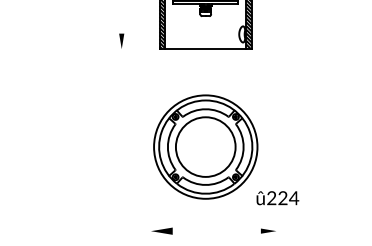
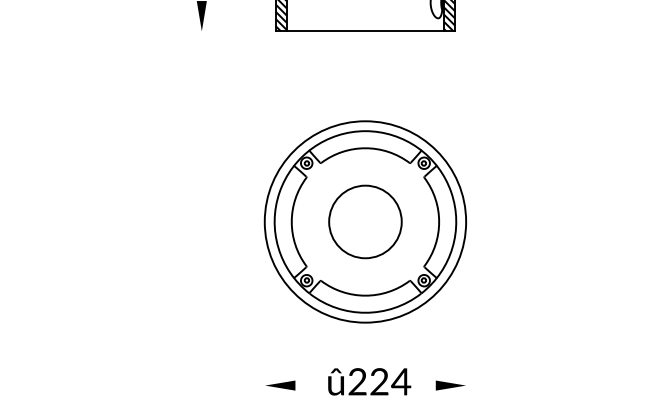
circle: (205, 146) -> (364, 220), size x0.62
text: (277, 198) -> (368, 382), moved
part: (162, 230) -> (281, 384), size x0.71
part: (268, 230) -> (450, 384), moved

